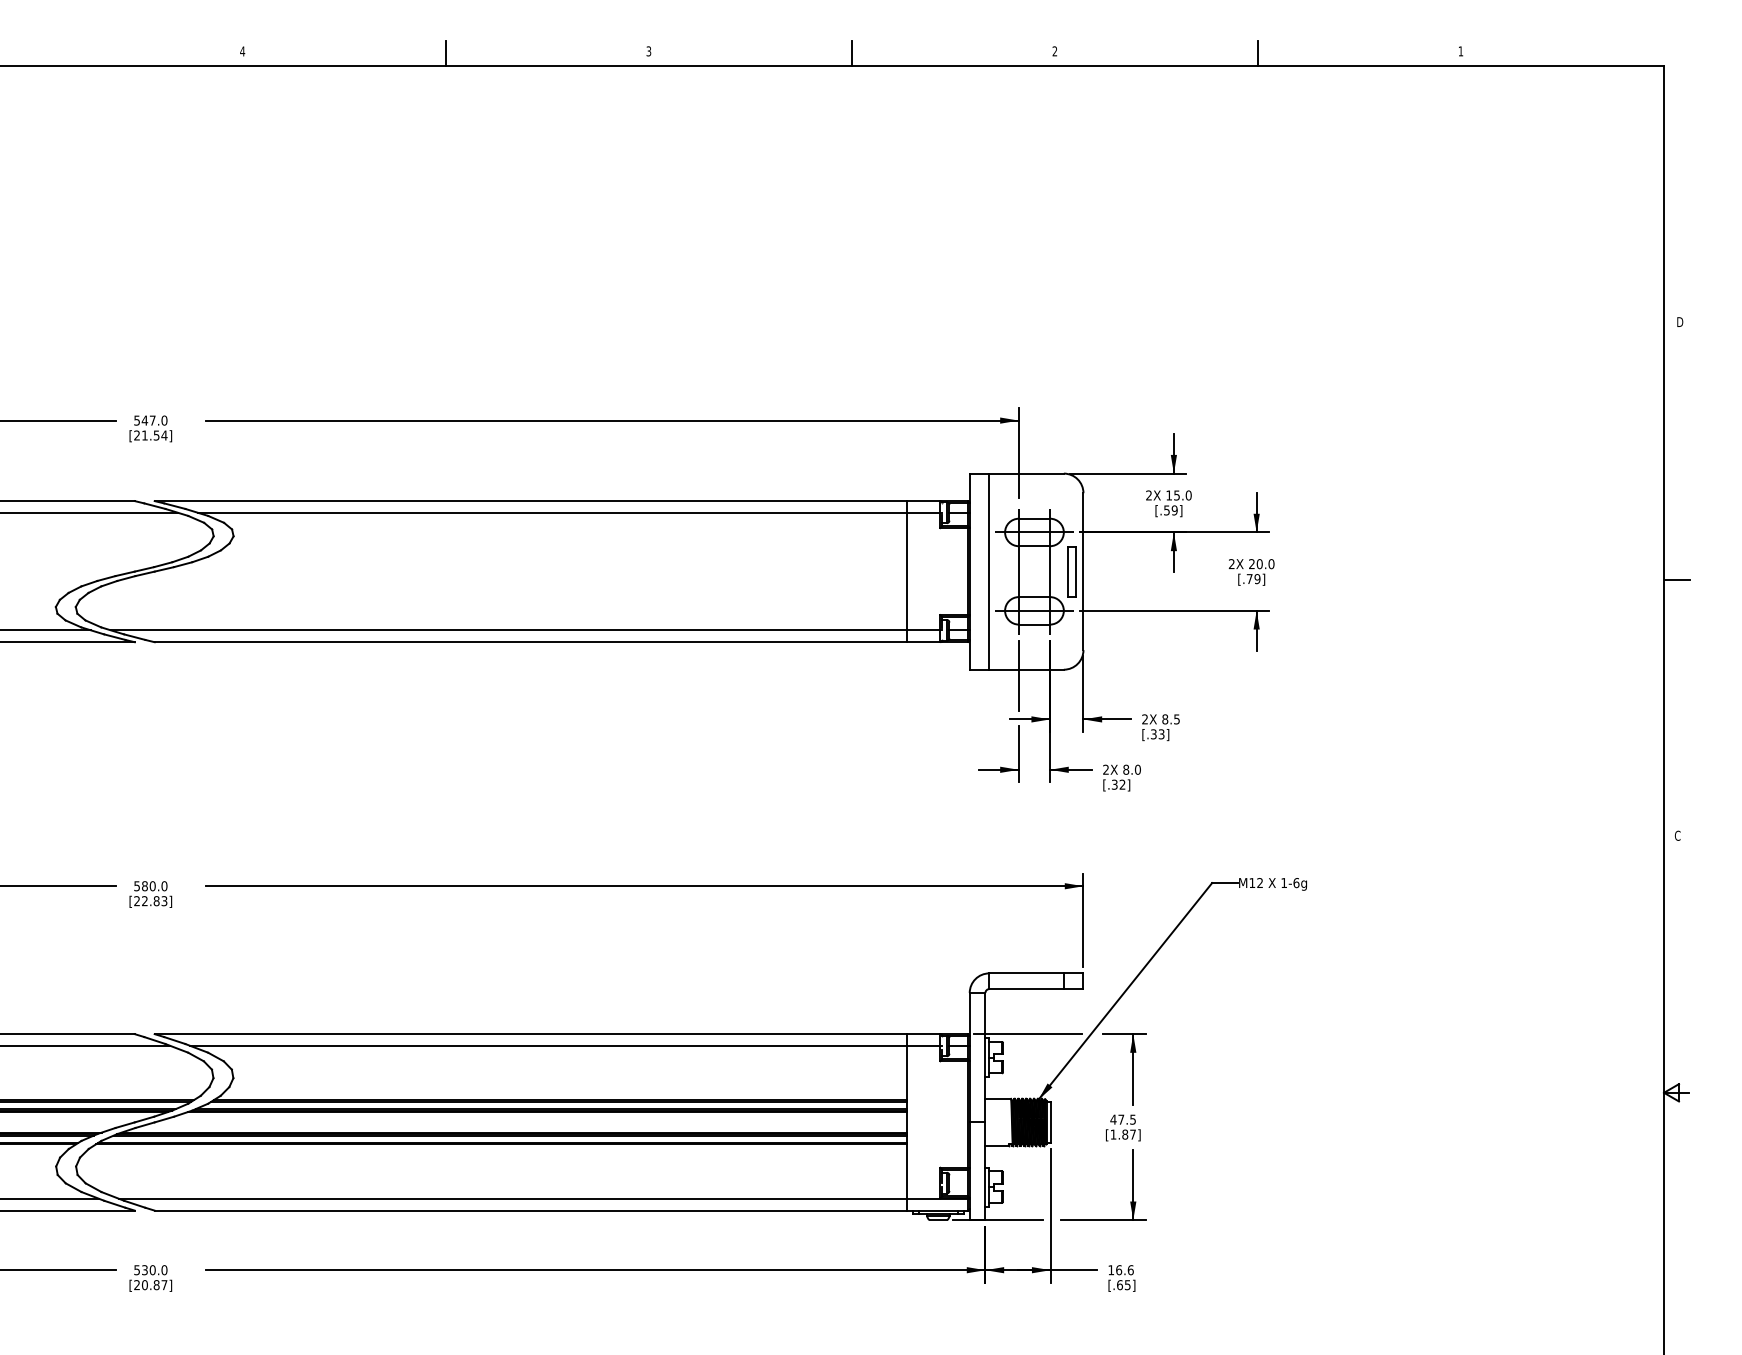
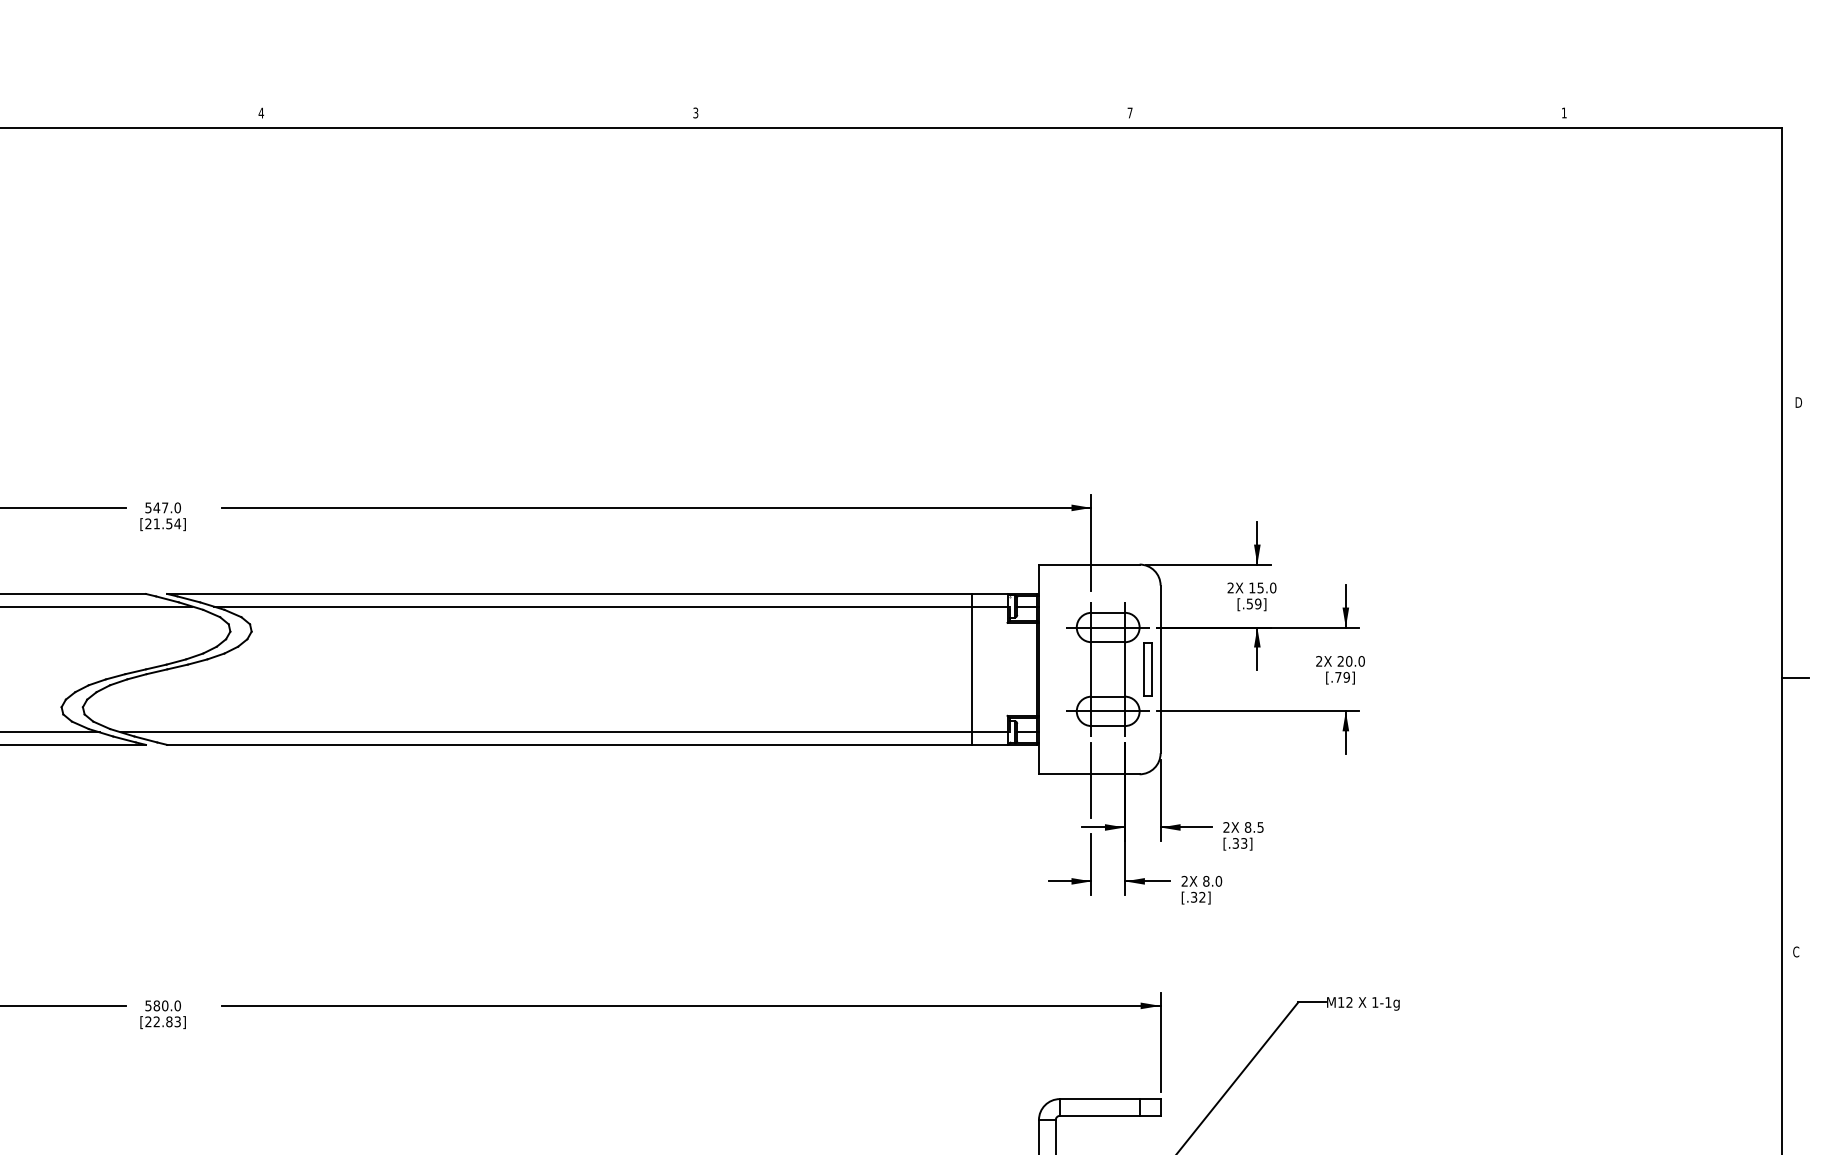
text: (1054, 51) -> (1129, 113), 2 -> 7
line: (446, 52) -> (479, 114), removed
line: (852, 52) -> (913, 114), removed
line: (1258, 52) -> (1347, 114), removed
line: (989, 571) -> (1060, 669), removed
text: (1296, 883) -> (1388, 1002), 1-6g -> 1-1g

